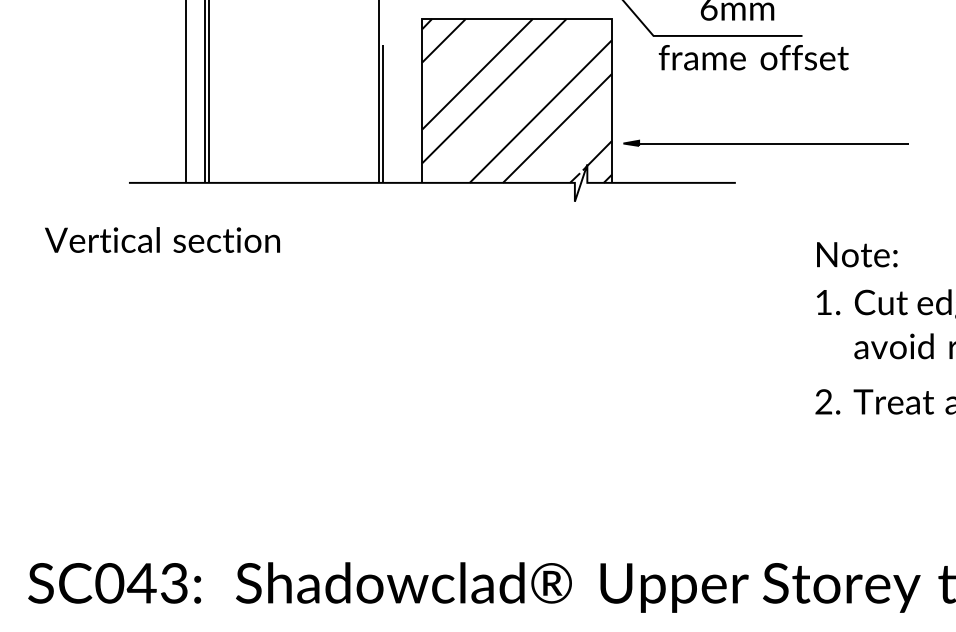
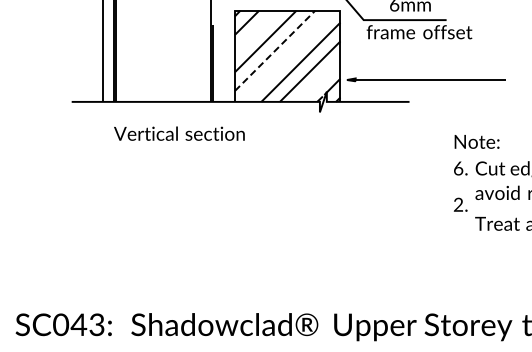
line: (495, 90) -> (275, 50), solid -> dashed
text: (162, 239) -> (179, 133), moved
text: (823, 302) -> (458, 168), 1. -> 6.
text: (827, 401) -> (460, 204), moved

